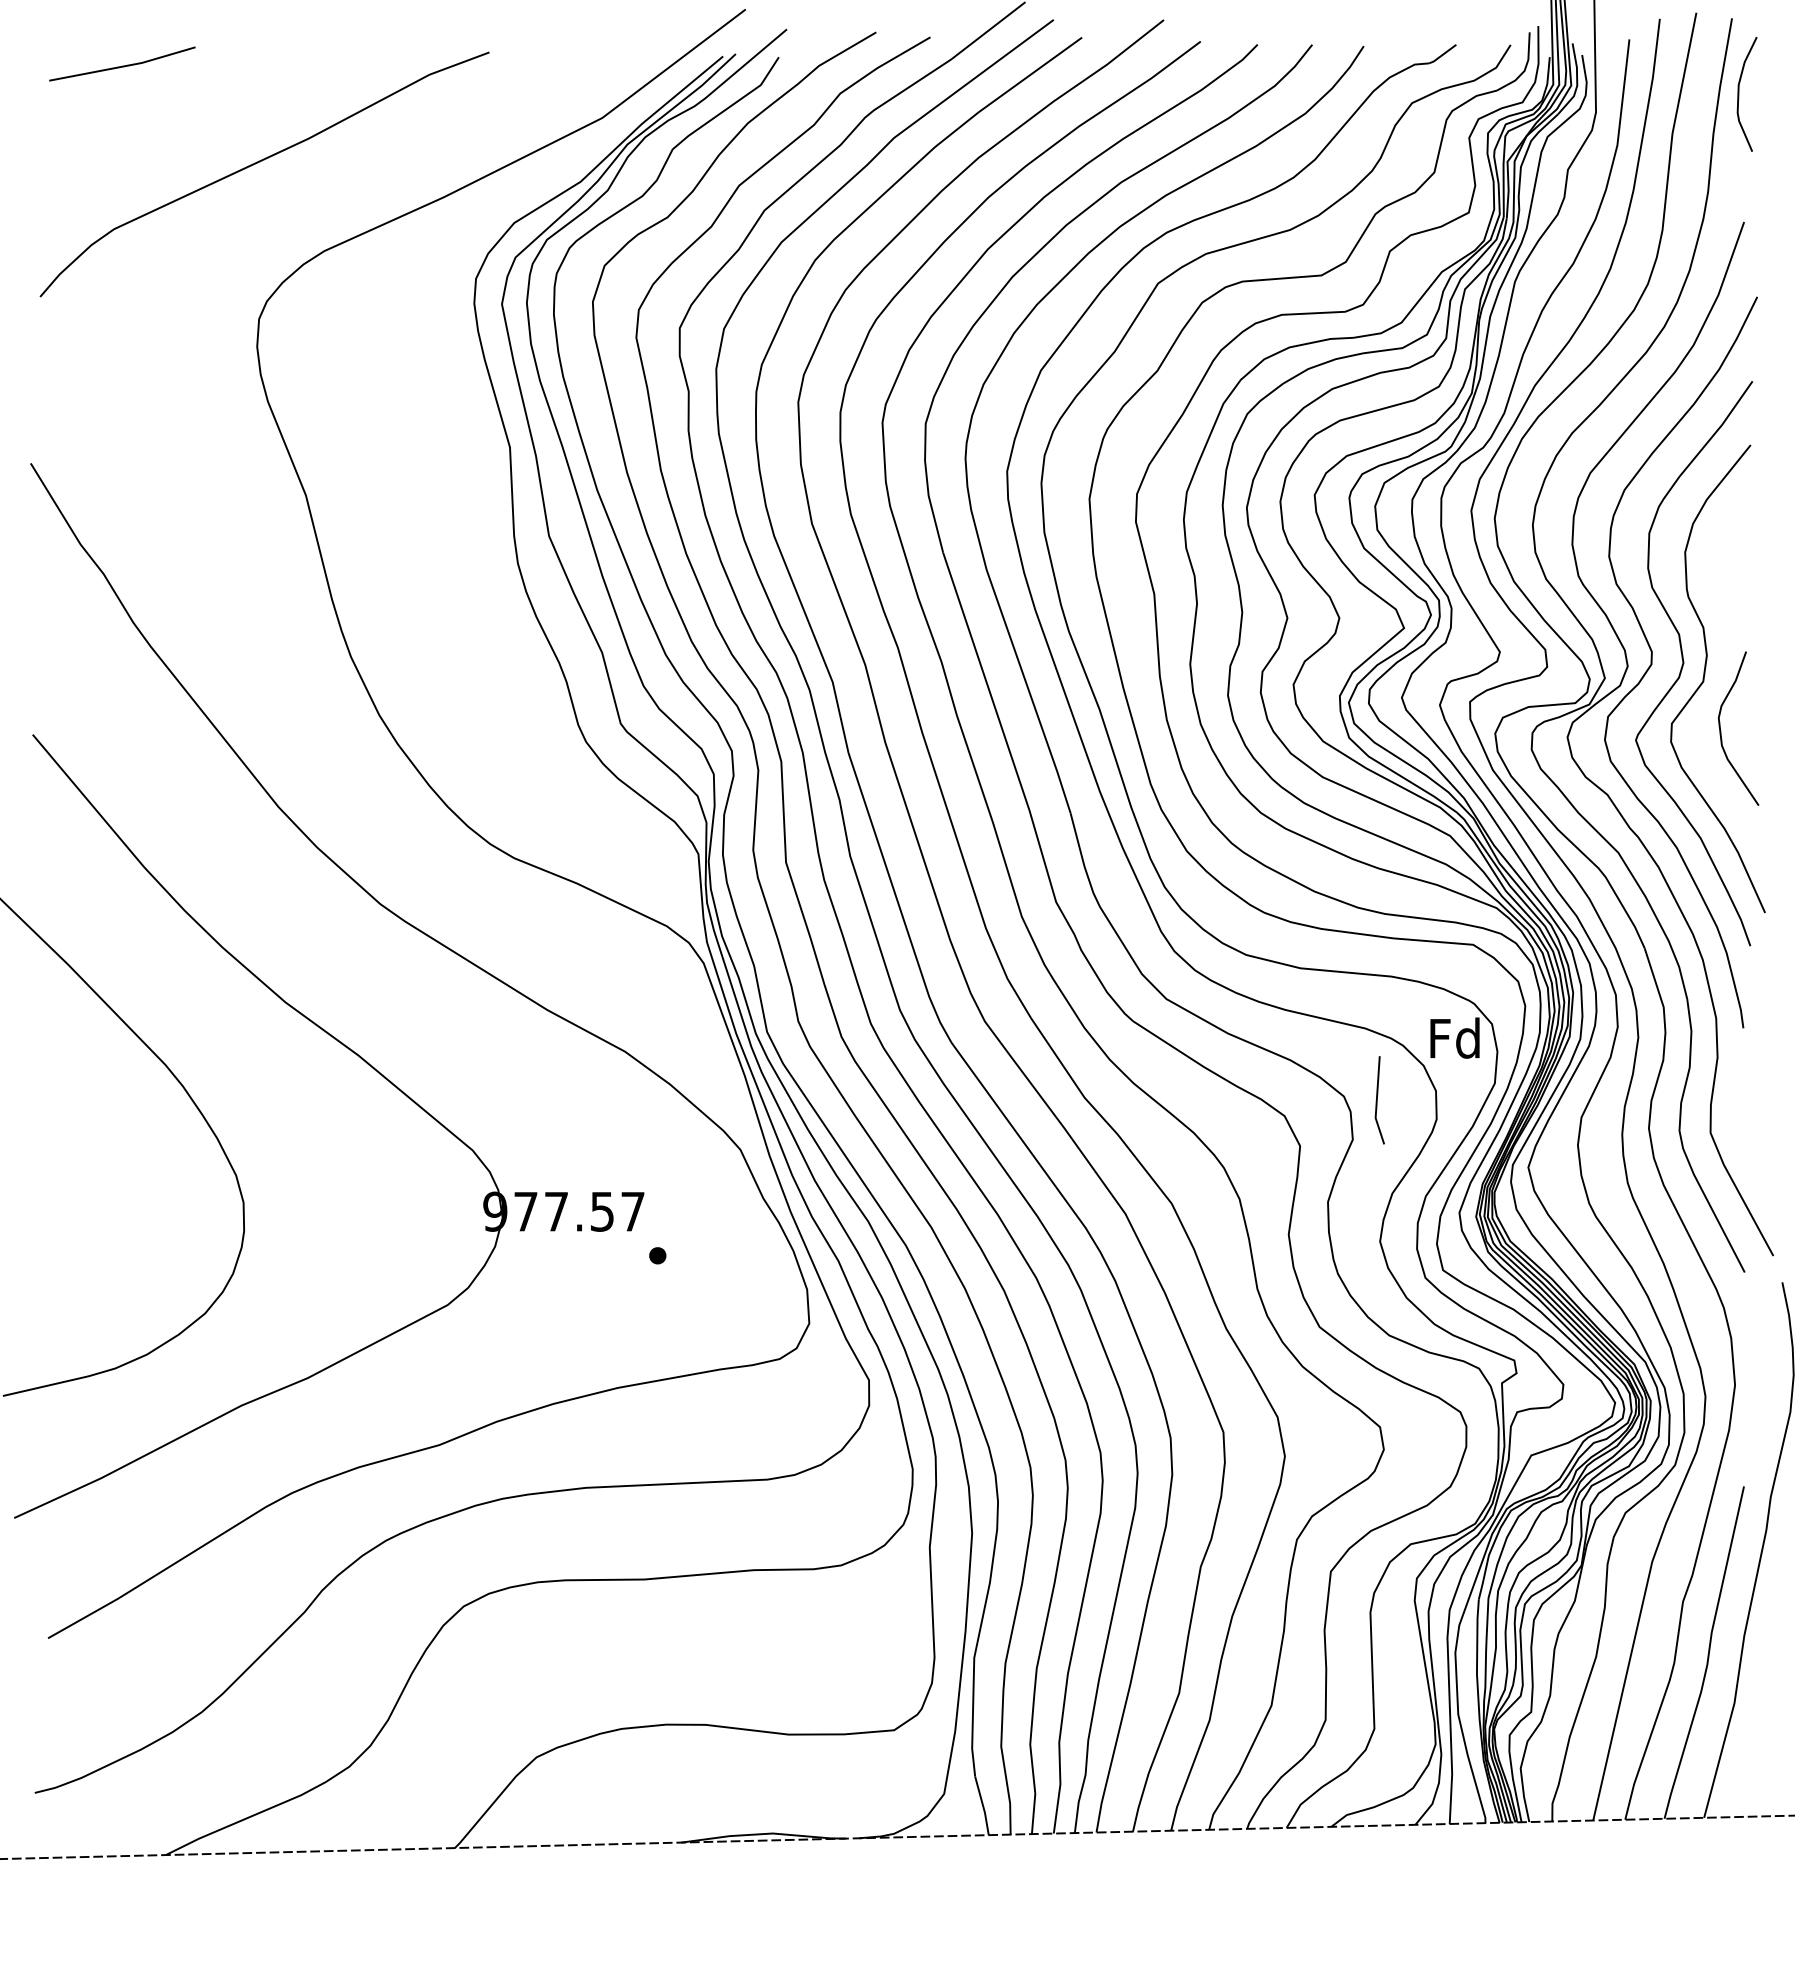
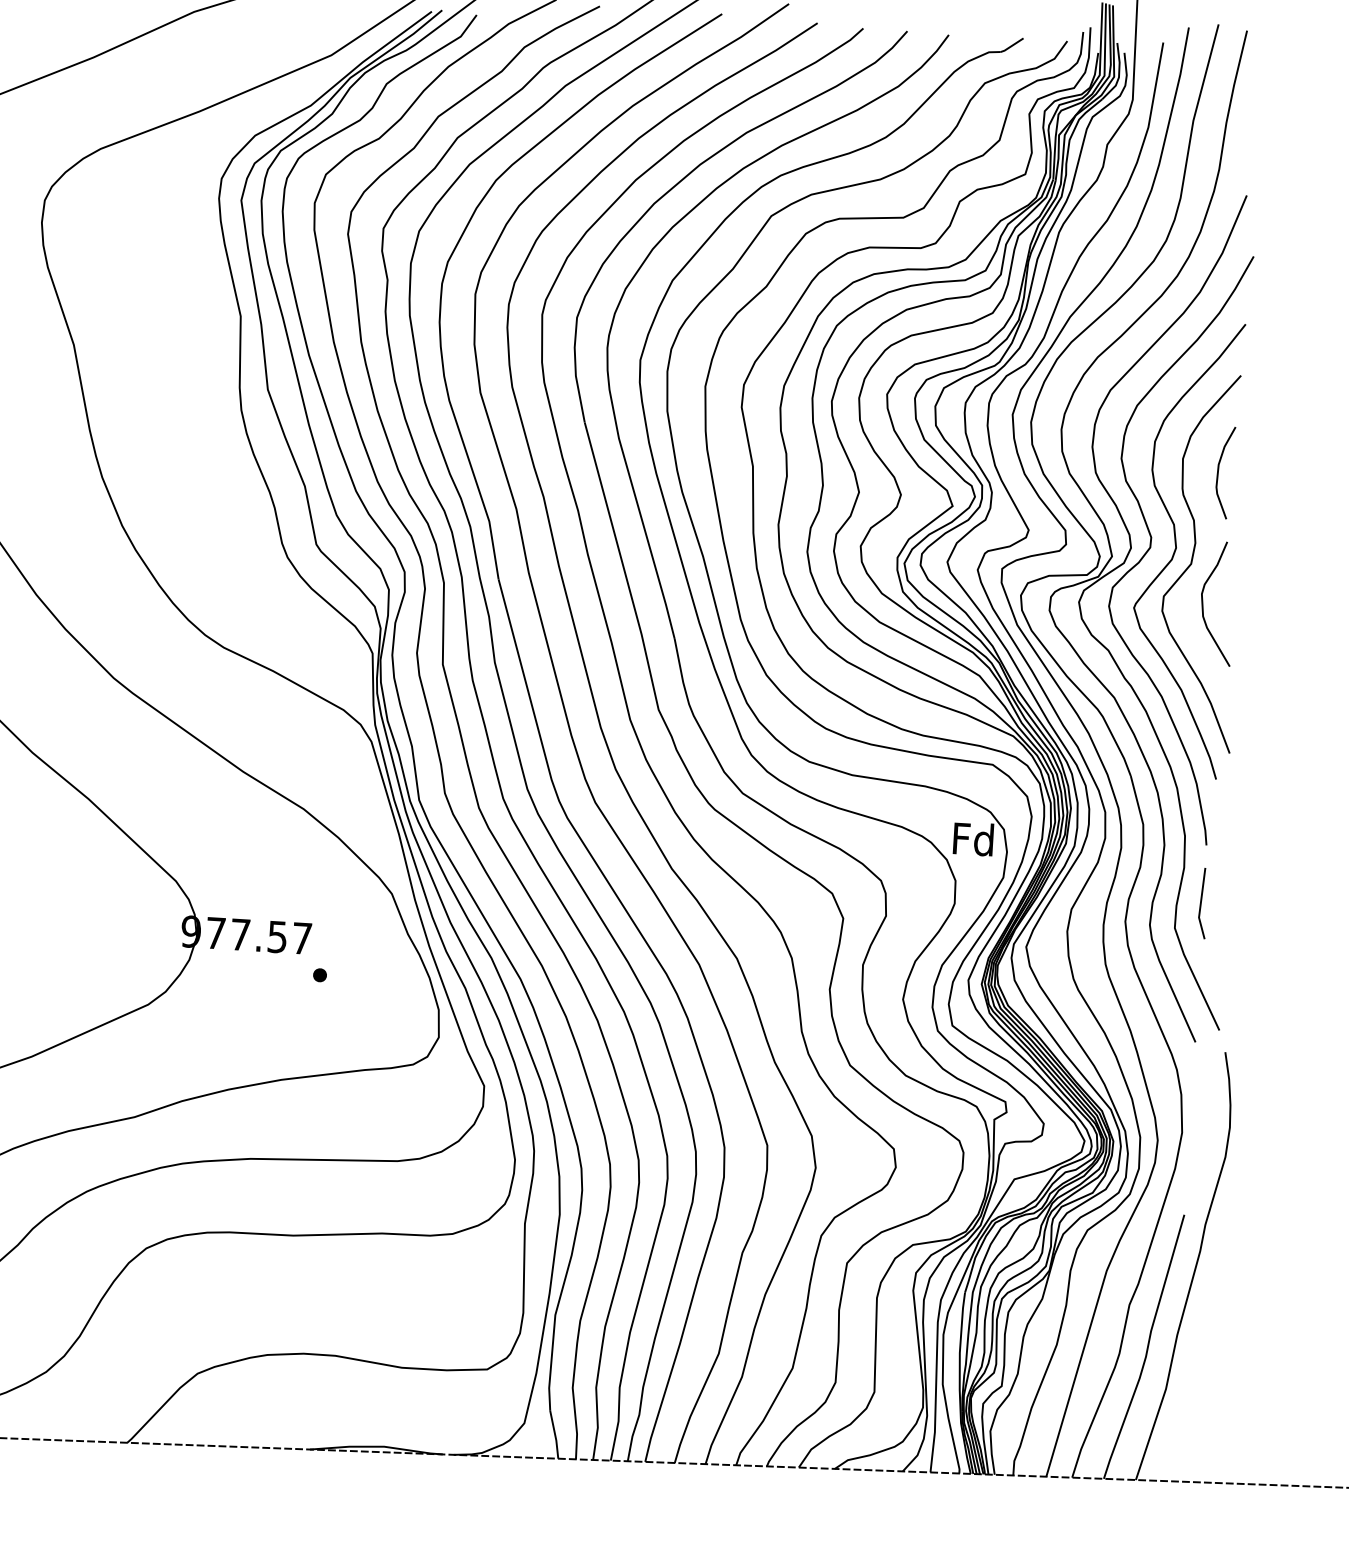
curve: (1739, 94) -> (1218, 472), moved
line: (1377, 1100) -> (1201, 903), moved

